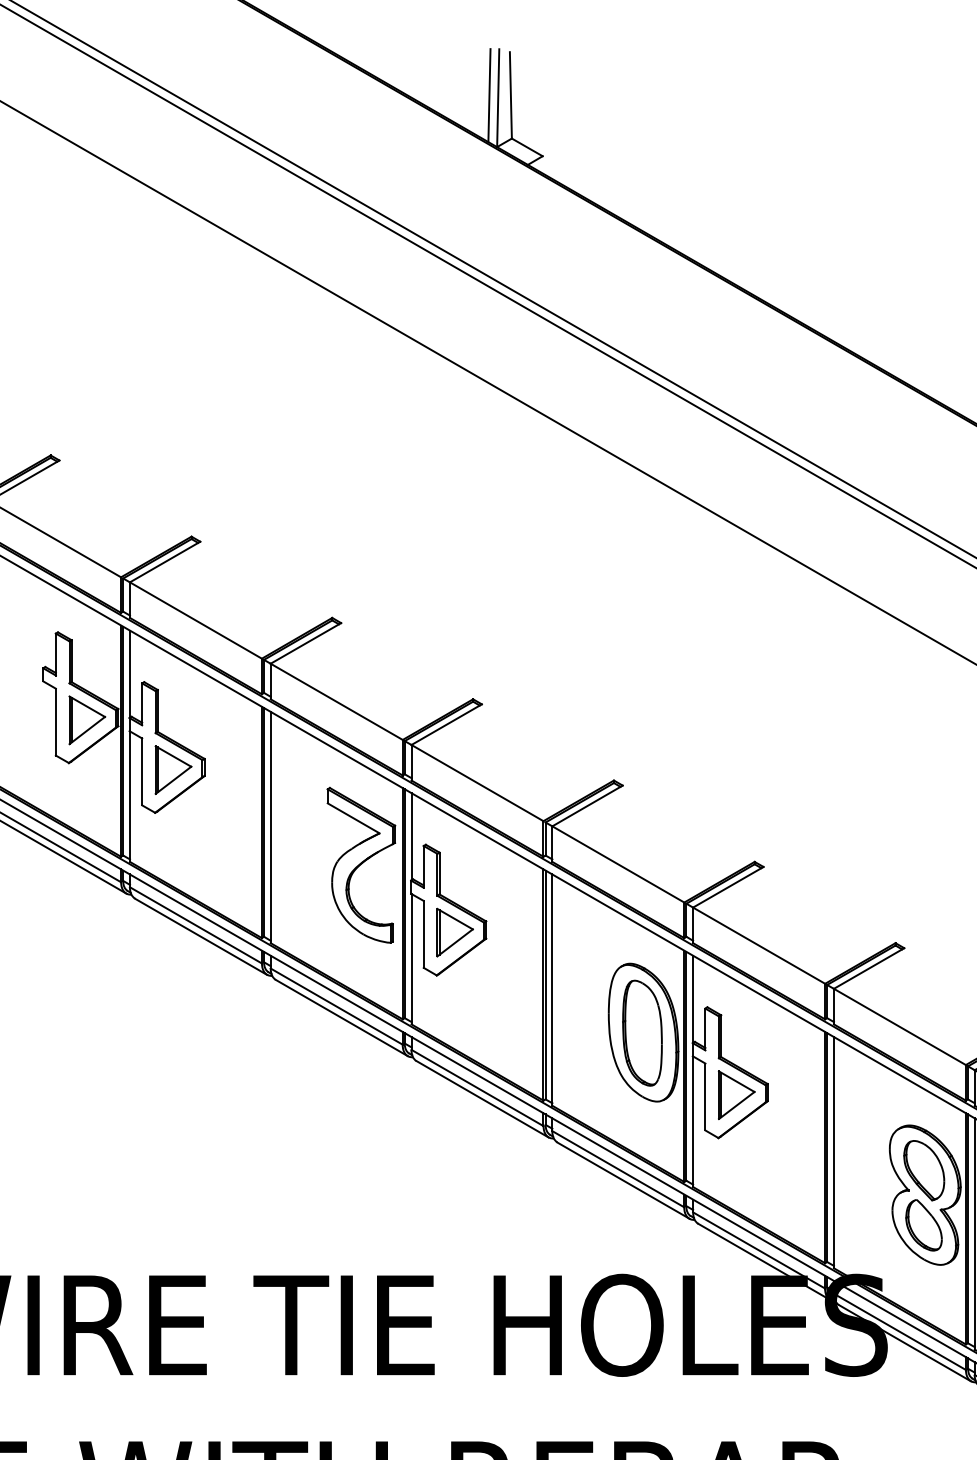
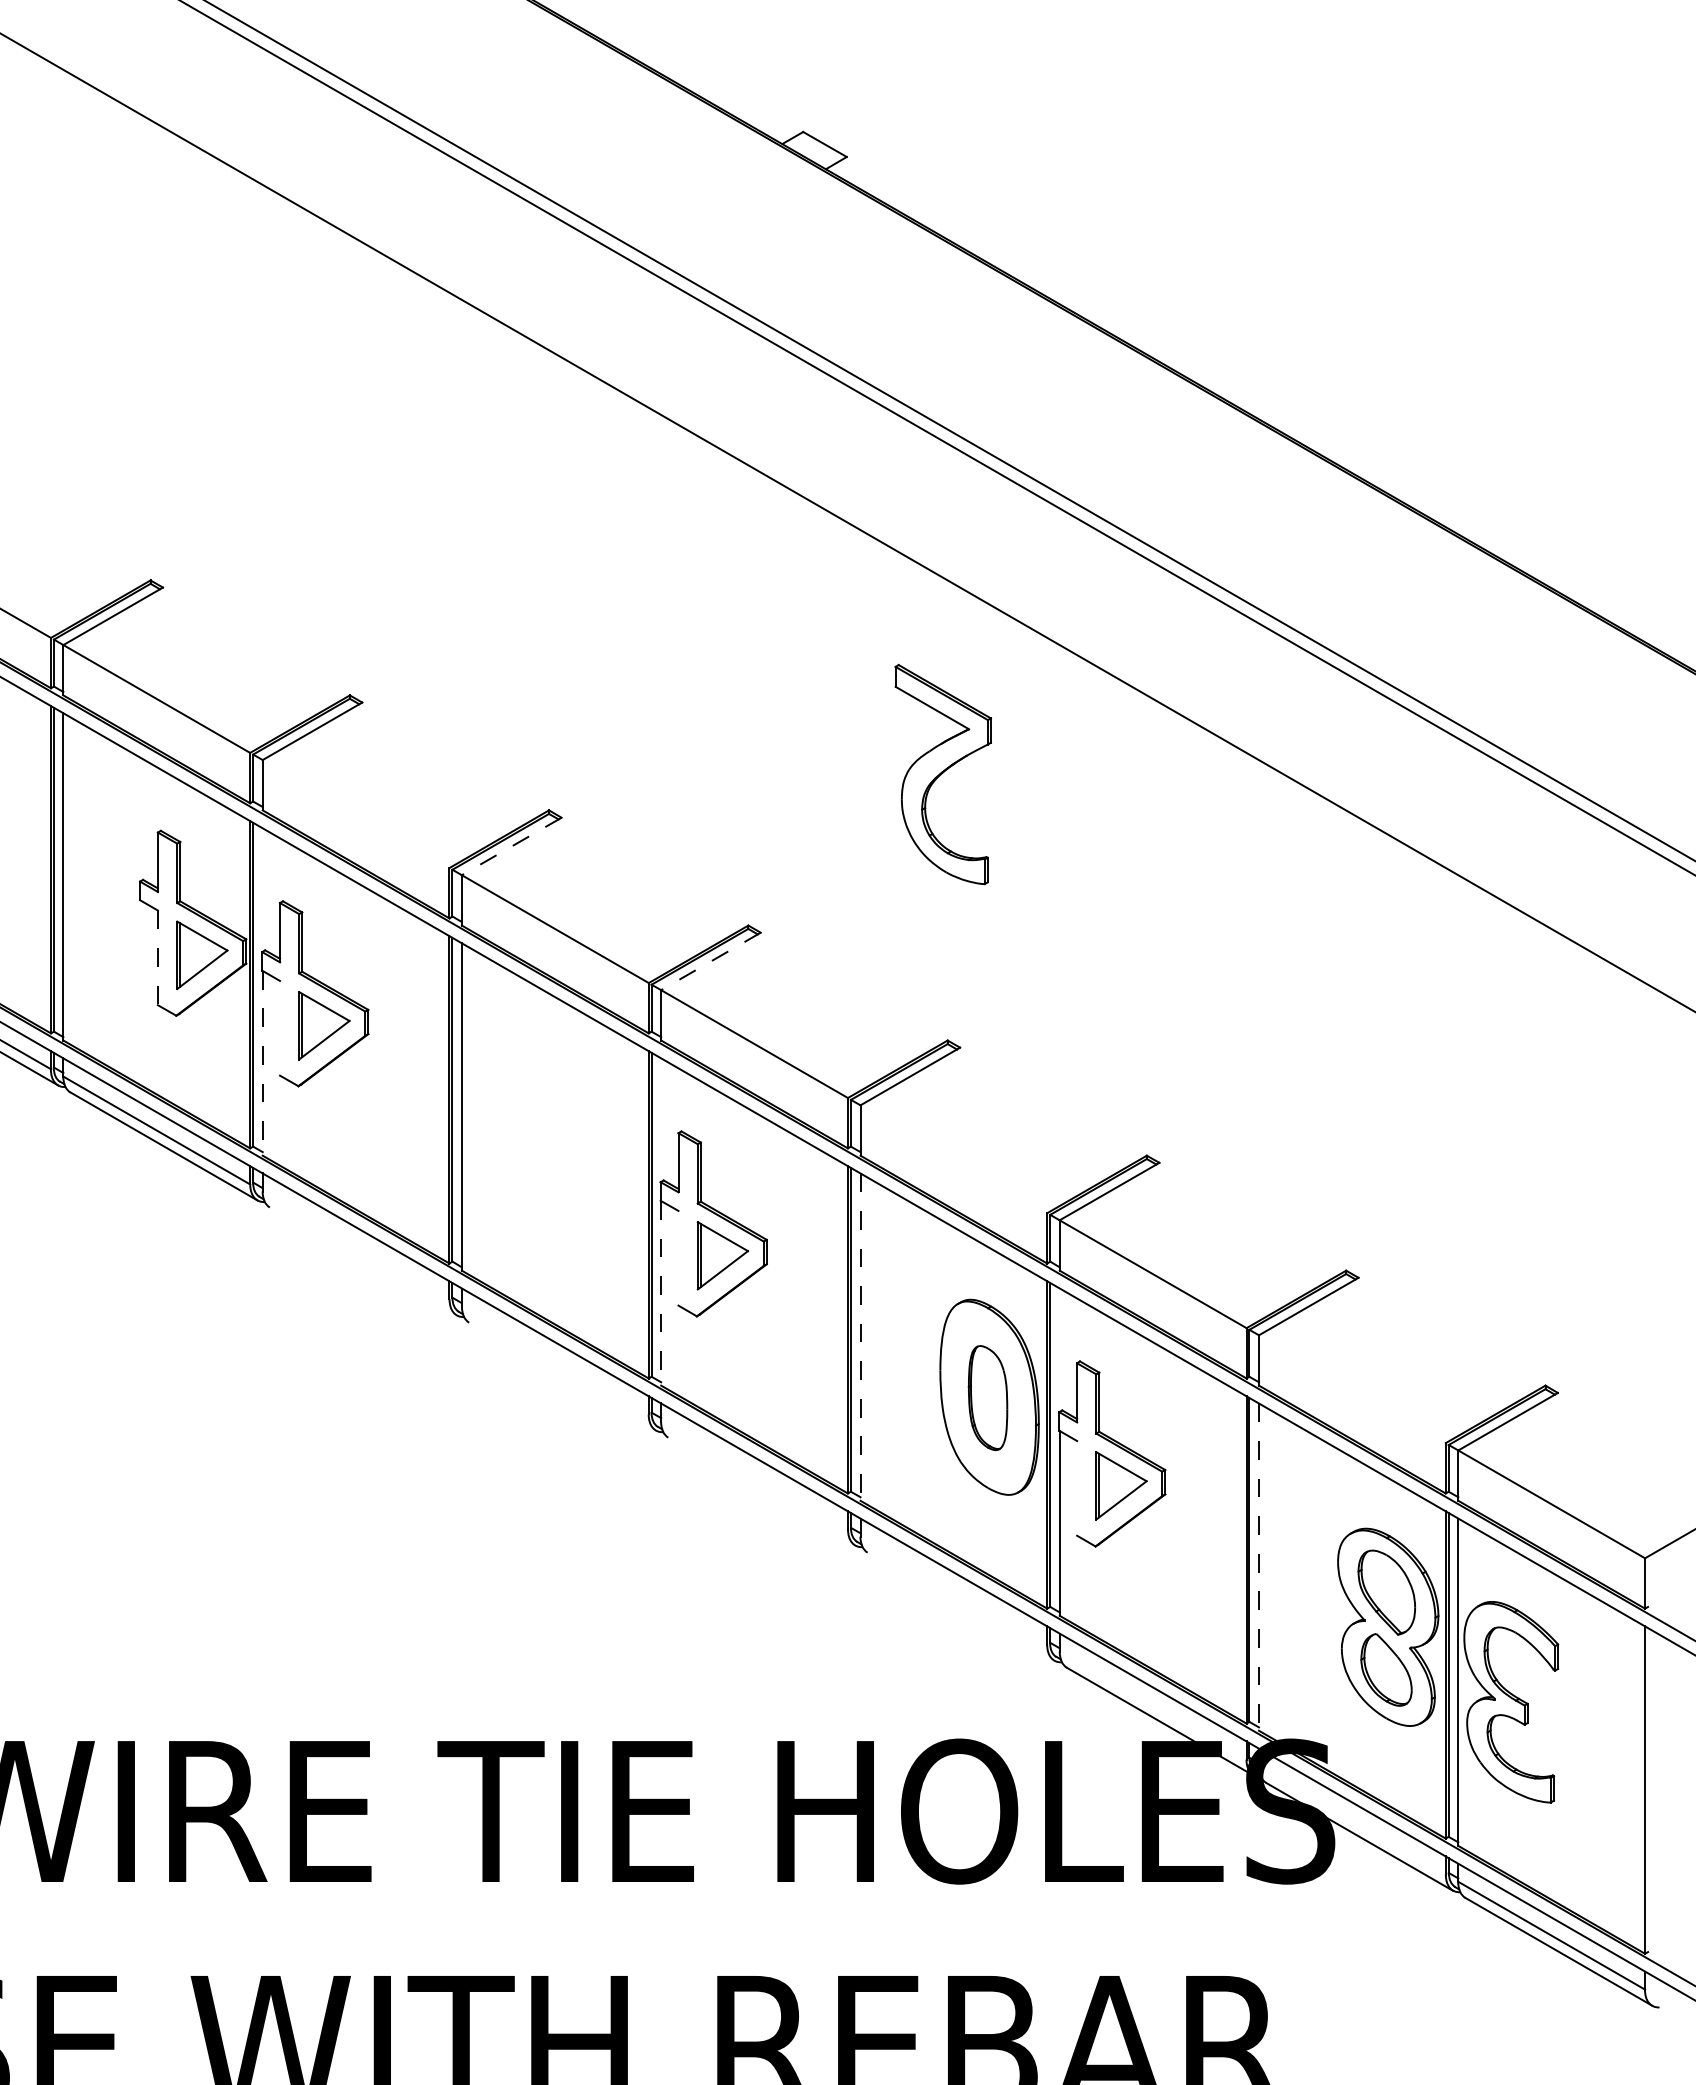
line: (488, 95) -> (770, 70), removed
line: (510, 95) -> (801, 70), removed
line: (497, 97) -> (783, 74), removed
line: (195, 620) -> (355, 814), removed
line: (305, 643) -> (511, 846), solid -> dashed
line: (129, 673) -> (262, 889), removed
line: (55, 722) -> (157, 958), solid -> dashed
line: (446, 724) -> (710, 961), solid -> dashed
line: (142, 771) -> (280, 1027), removed
line: (129, 796) -> (262, 1063), solid -> dashed
line: (411, 836) -> (661, 1119), removed
line: (618, 864) -> (953, 1159), removed
part: (361, 865) -> (943, 774), moved
line: (195, 925) -> (355, 1245), removed
line: (423, 933) -> (678, 1257), removed
line: (200, 936) -> (362, 1261), removed
line: (411, 959) -> (661, 1293), solid -> dashed
line: (552, 990) -> (860, 1337), solid -> dashed
line: (692, 998) -> (1059, 1349), removed
line: (336, 1006) -> (554, 1360), removed
line: (341, 1017) -> (562, 1376), removed
line: (900, 1027) -> (1352, 1389), removed
part: (642, 1032) -> (987, 1397), size x0.7
line: (477, 1087) -> (754, 1475), removed
line: (705, 1097) -> (1077, 1488), removed
line: (482, 1099) -> (761, 1491), removed
line: (834, 1152) -> (1259, 1567), solid -> dashed
line: (618, 1169) -> (953, 1590), removed
line: (623, 1180) -> (960, 1606), removed
line: (758, 1250) -> (1152, 1705), removed
line: (900, 1331) -> (1352, 1820), removed

